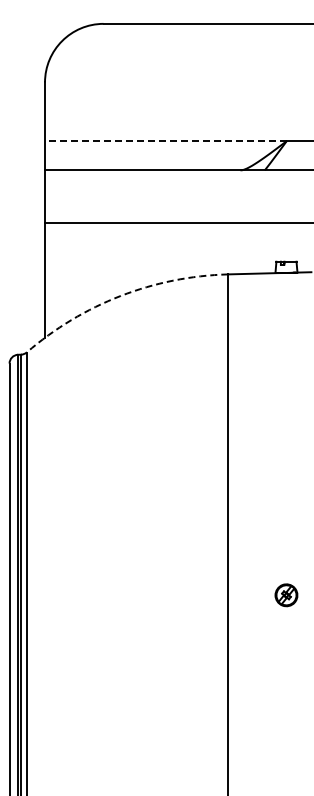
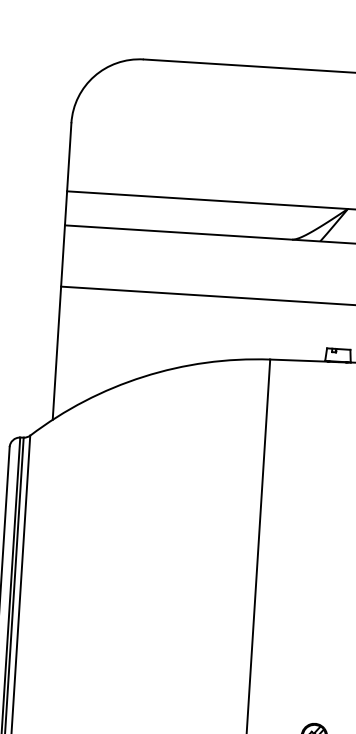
line: (165, 141) -> (207, 200), dashed -> solid
arc: (120, 296) -> (143, 377), dashed -> solid

